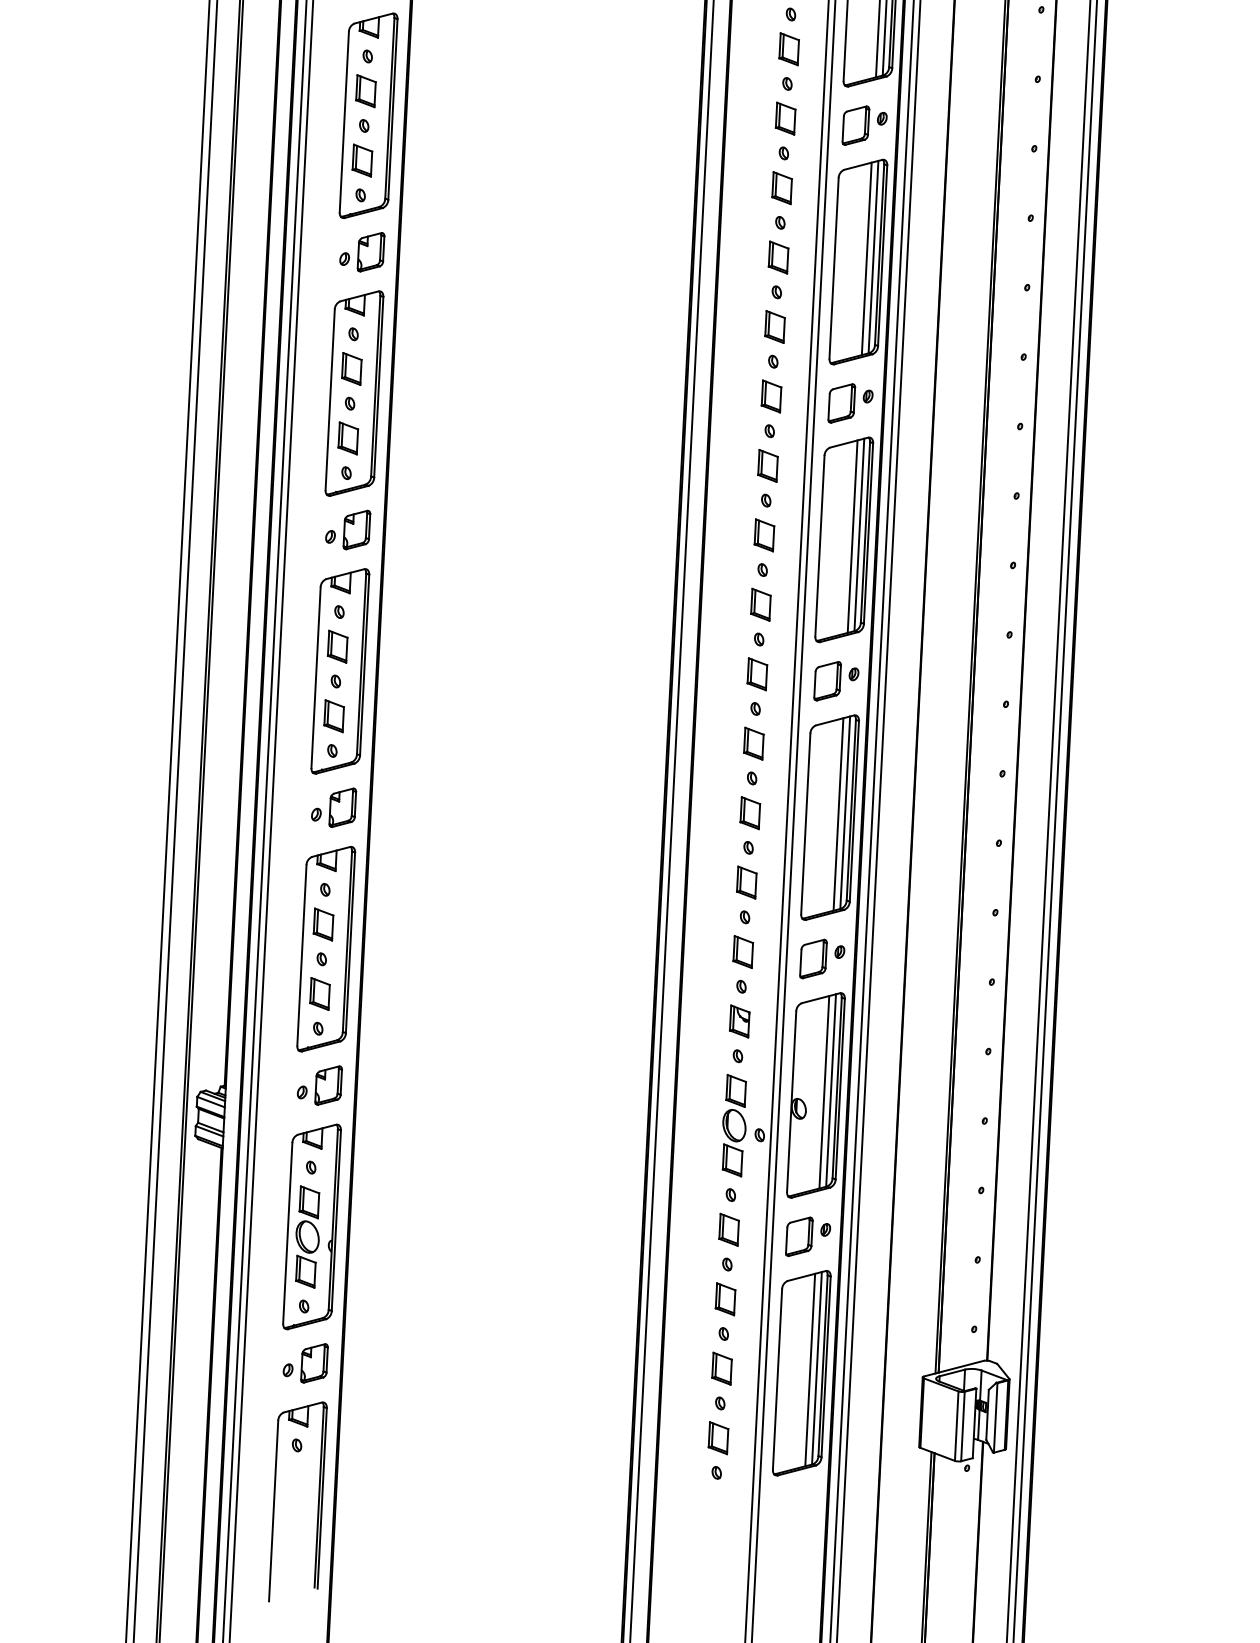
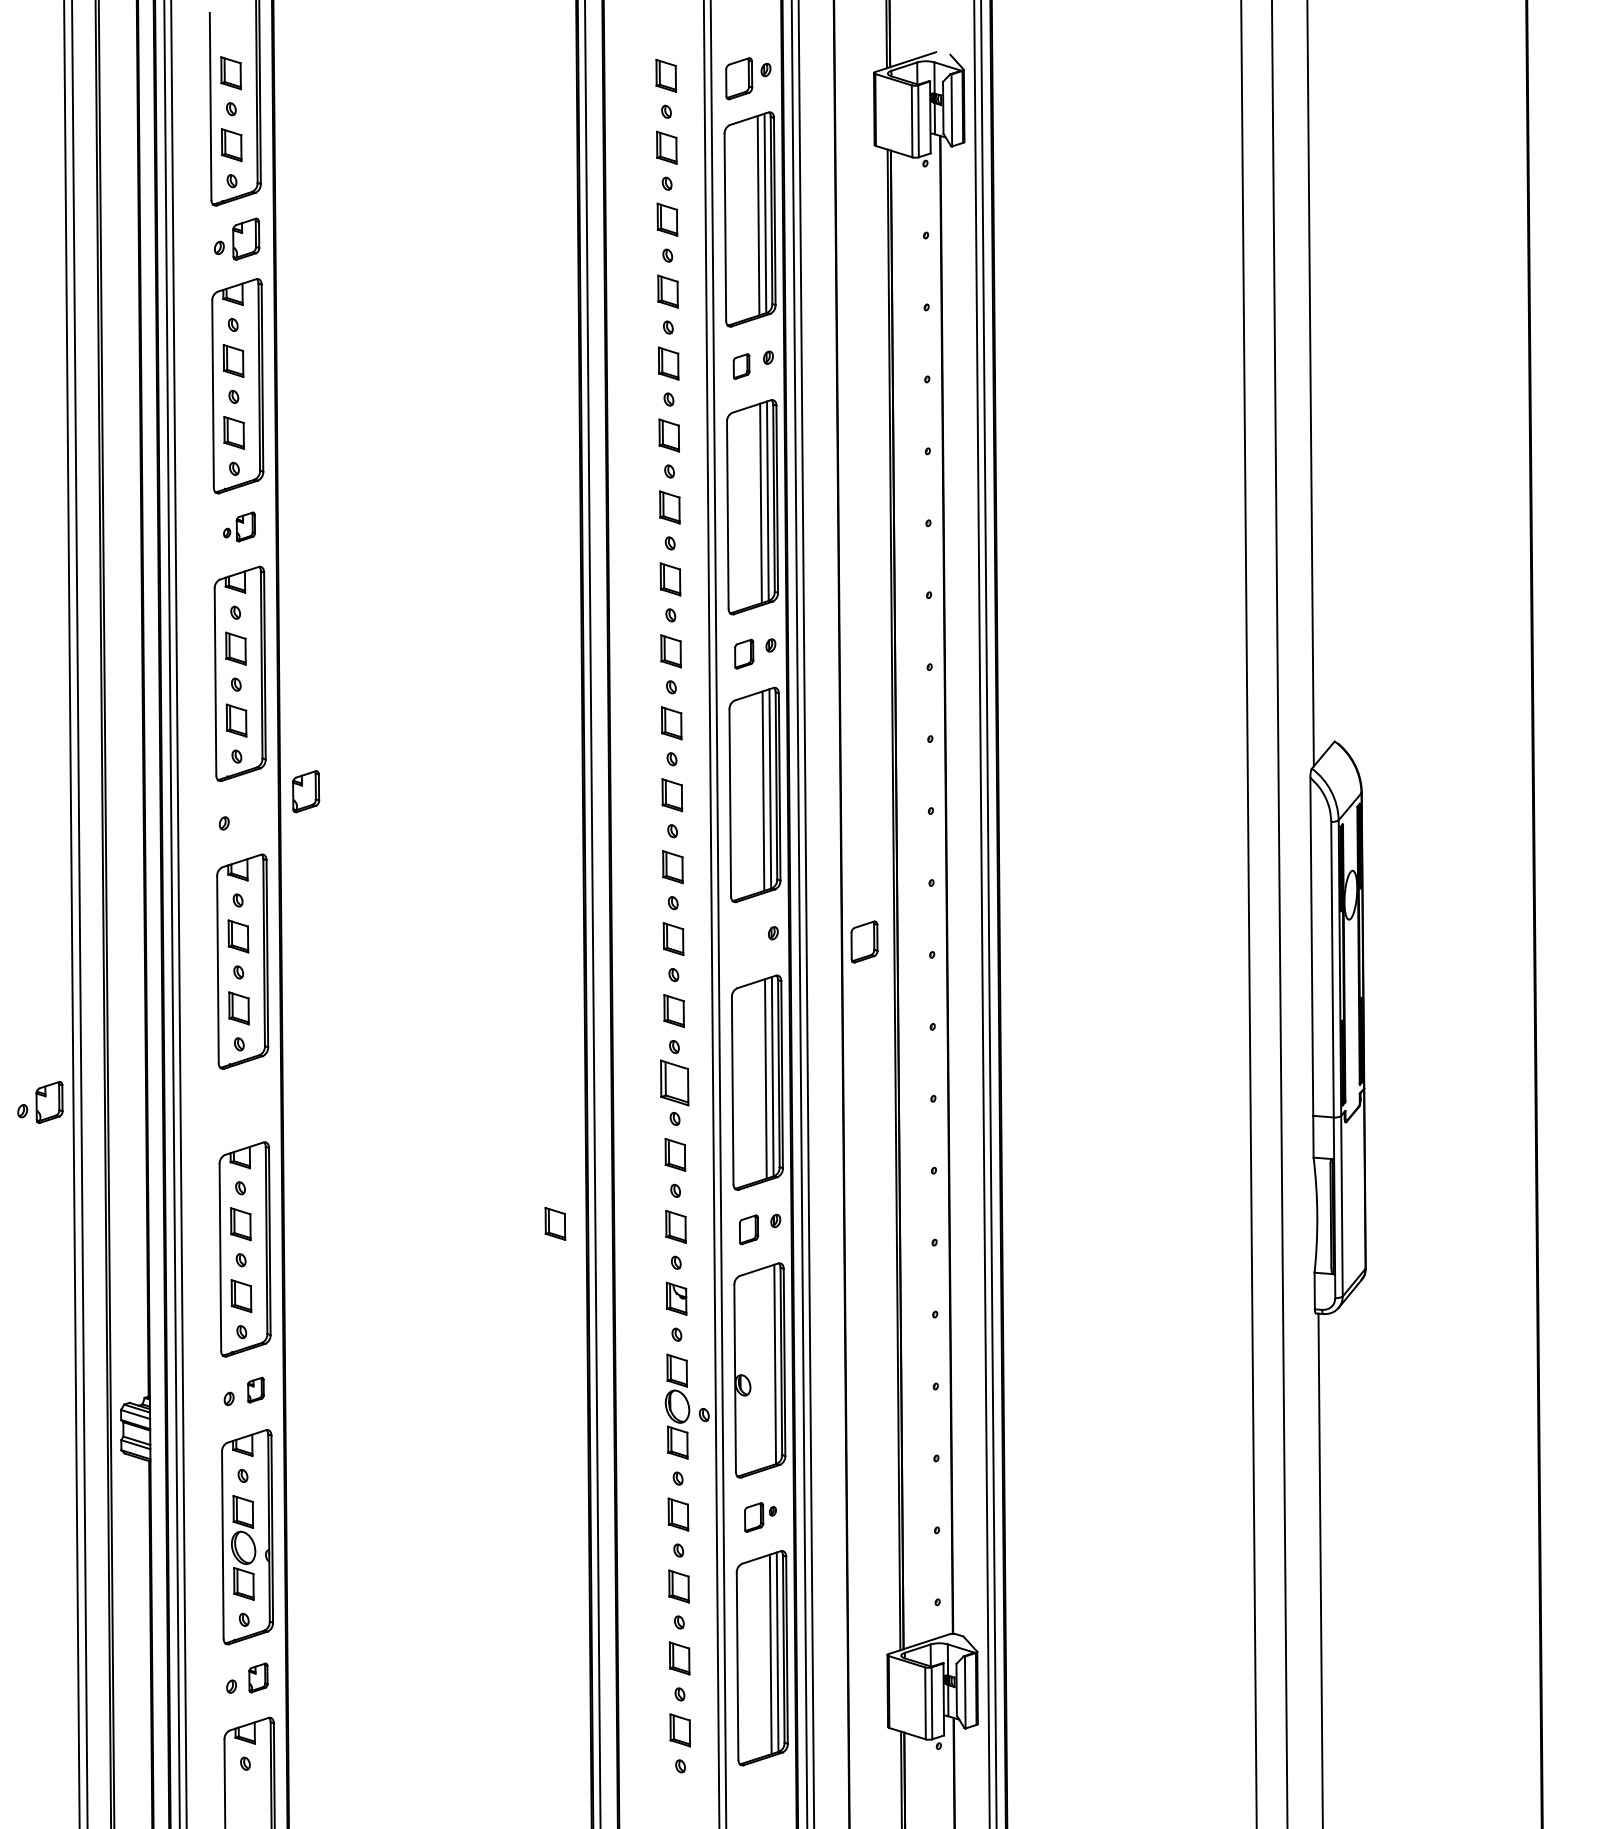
part: (855, 125) -> (741, 366), size x0.6
part: (362, 251) -> (239, 526), size x0.7
part: (842, 402) -> (744, 653), size x0.7
part: (357, 529) -> (306, 791), moved
part: (827, 680) -> (864, 941), moved
part: (334, 807) -> (40, 1102), moved
part: (750, 812) -> (674, 1082), size x1.4
part: (627, 941) -> (555, 1223), added
part: (813, 958) -> (748, 1229), size x0.7
part: (328, 1084) -> (255, 1389), size x0.6
line: (824, 1092) -> (768, 1366), removed
part: (808, 1237) -> (760, 1517), size x0.7
part: (314, 1362) -> (258, 1677), size x0.7

